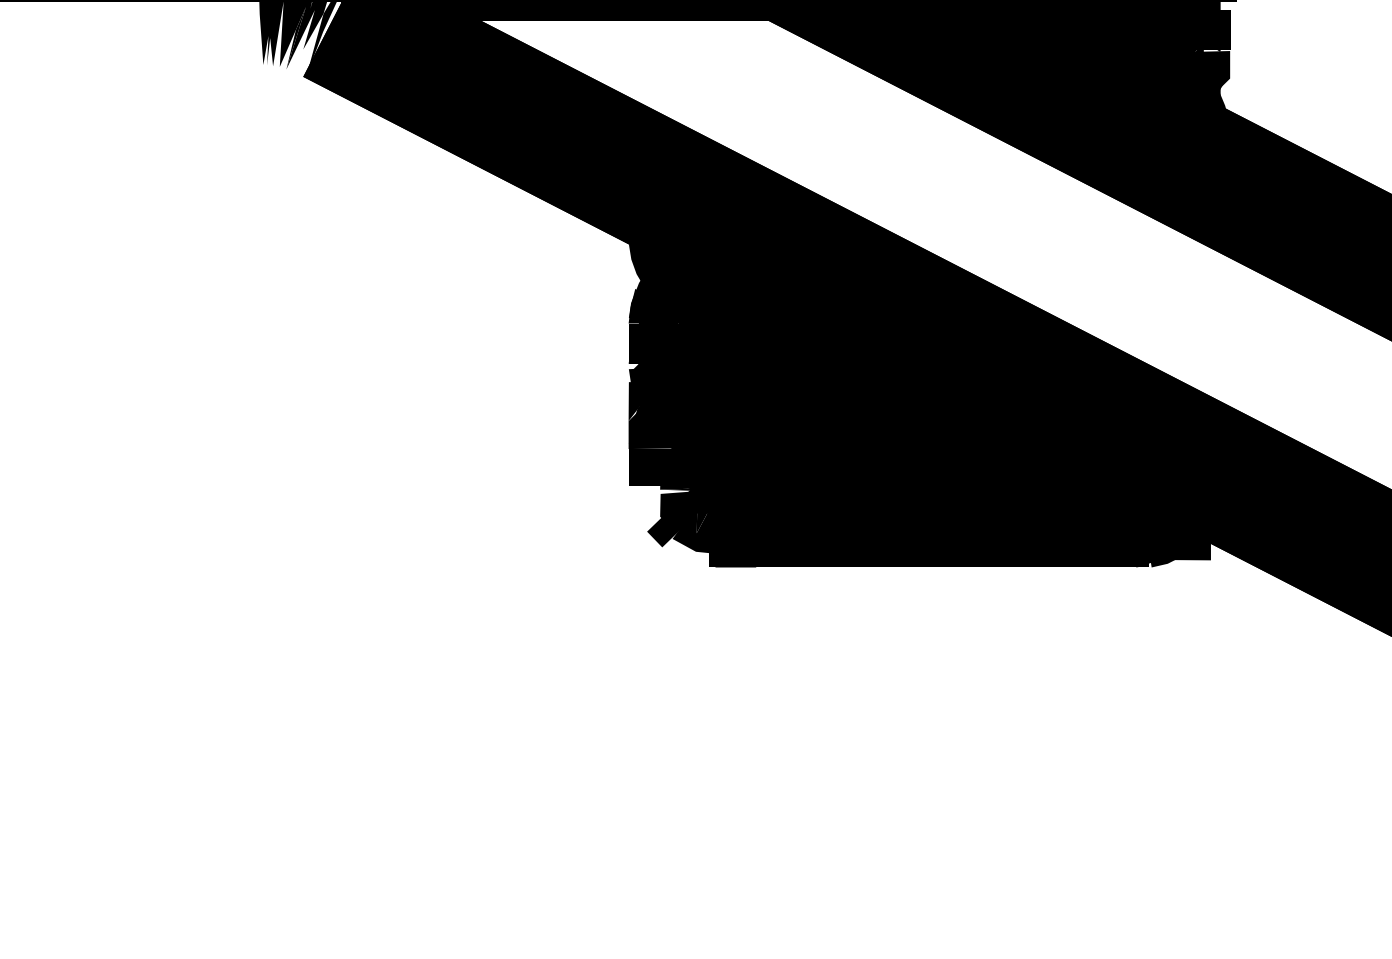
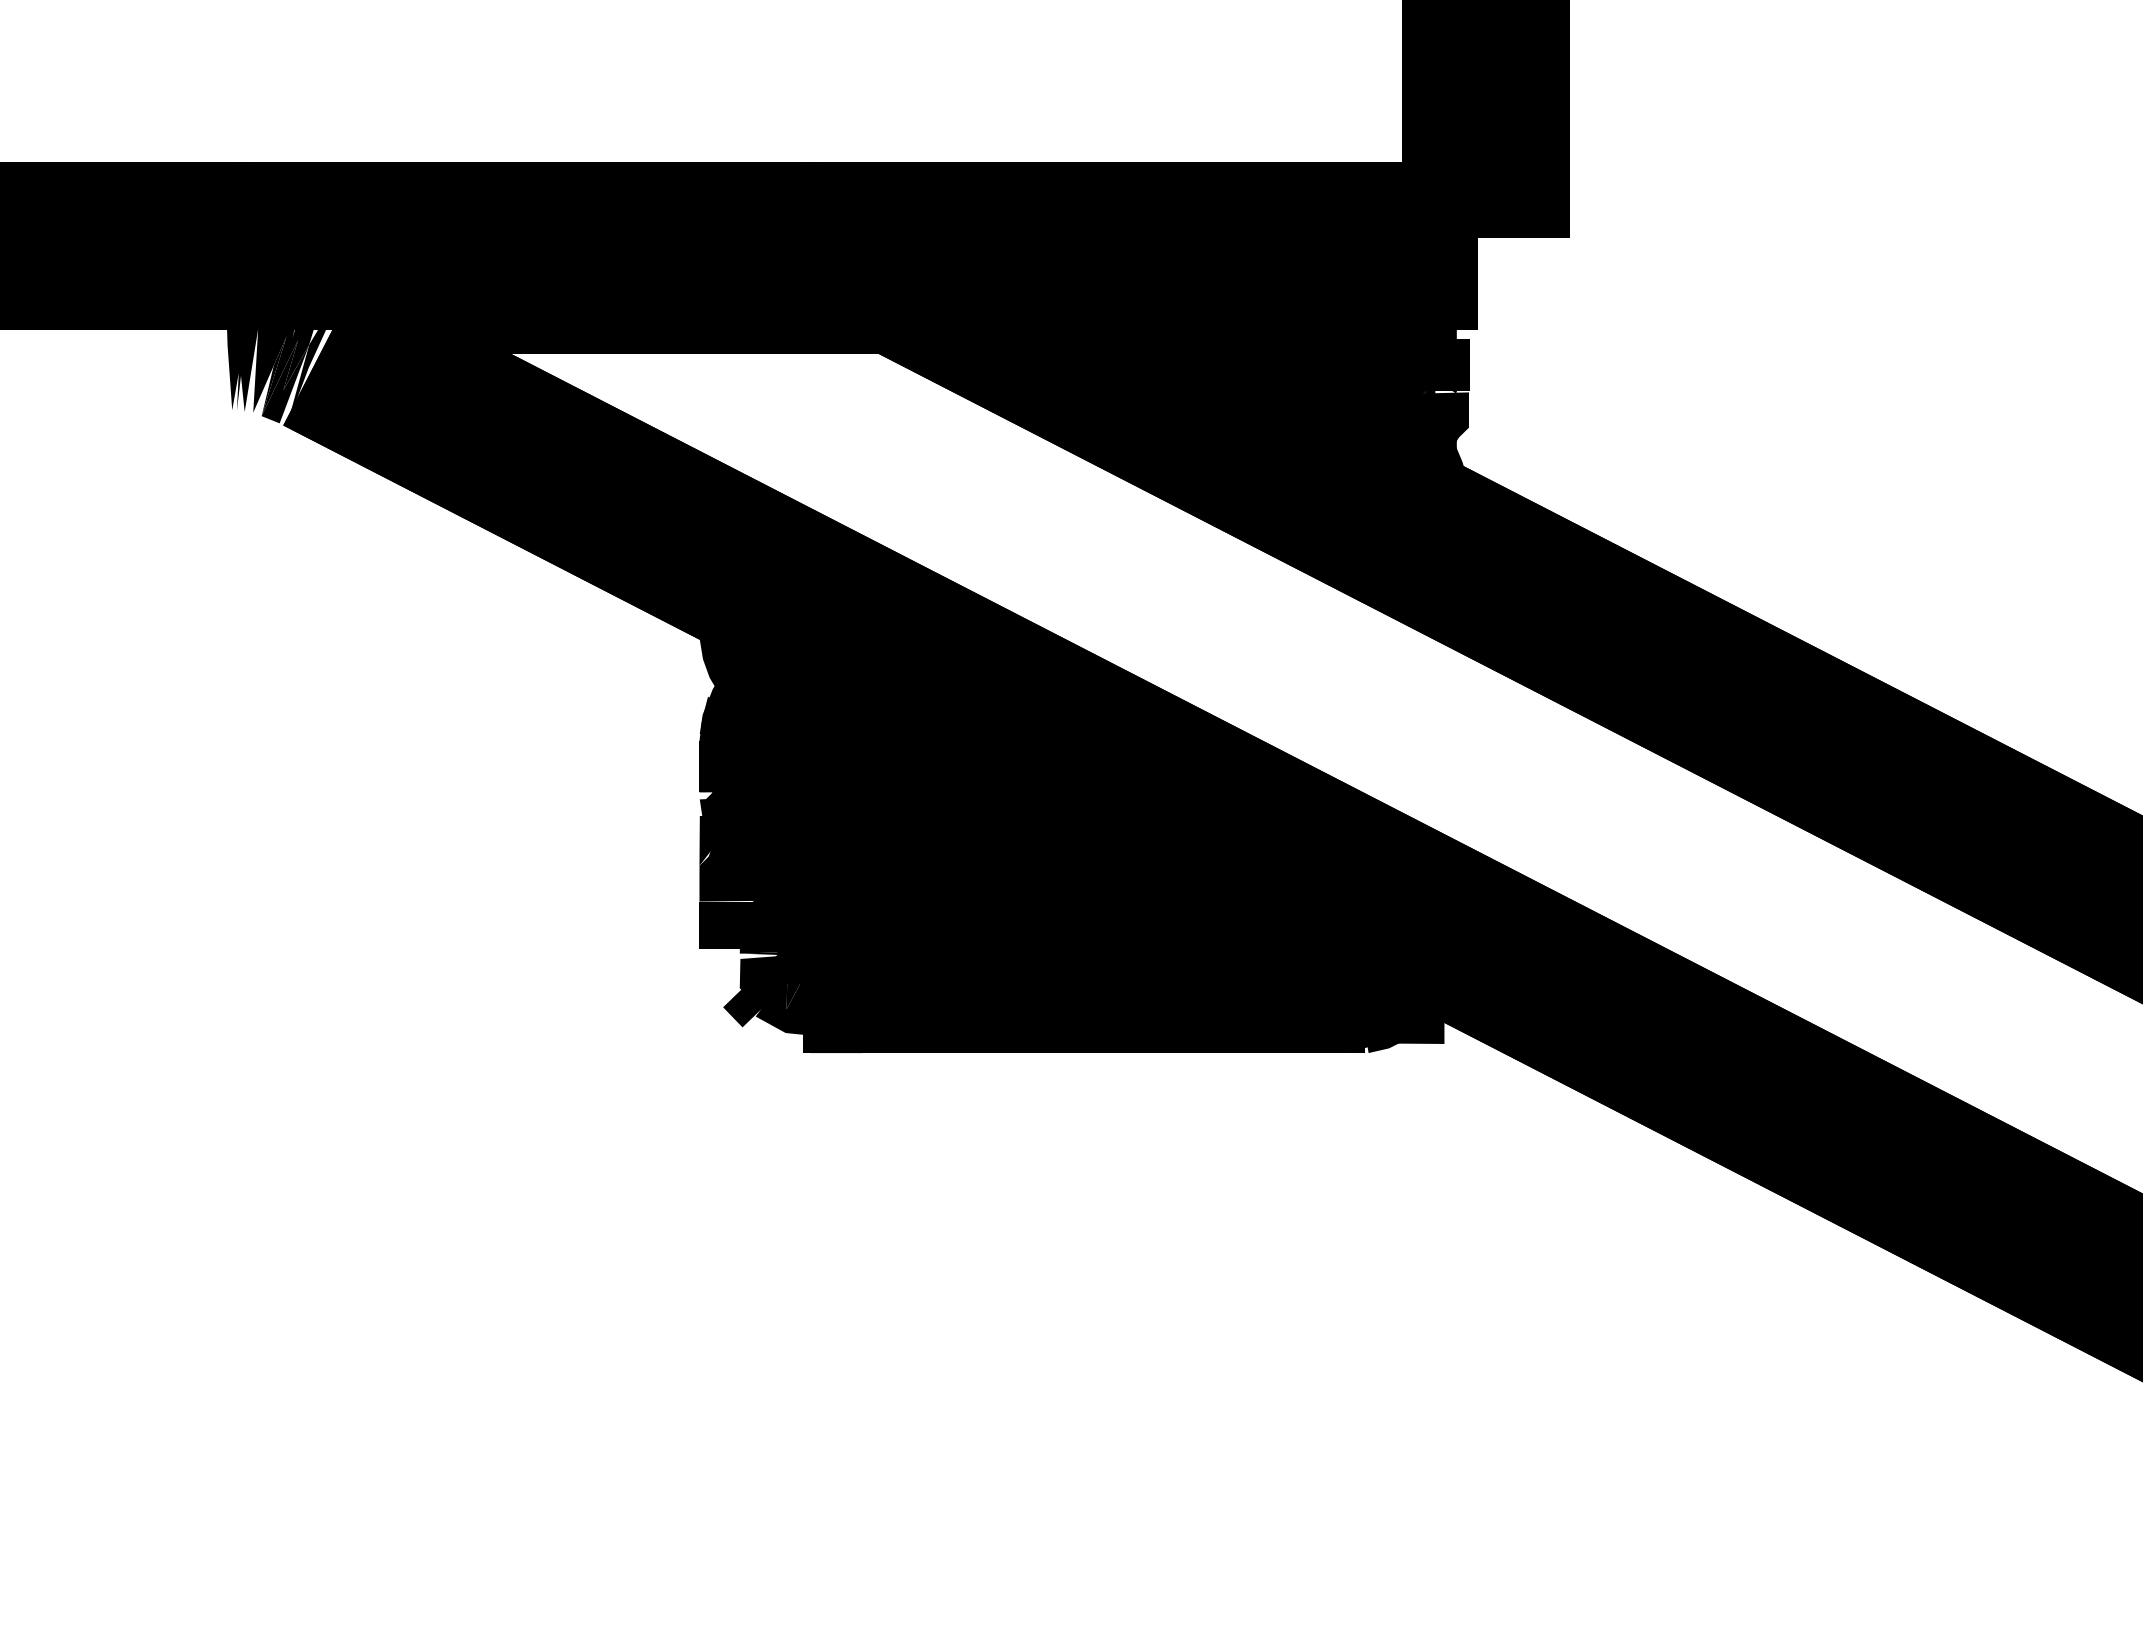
fill: (305, 42) -> (285, 381), added

